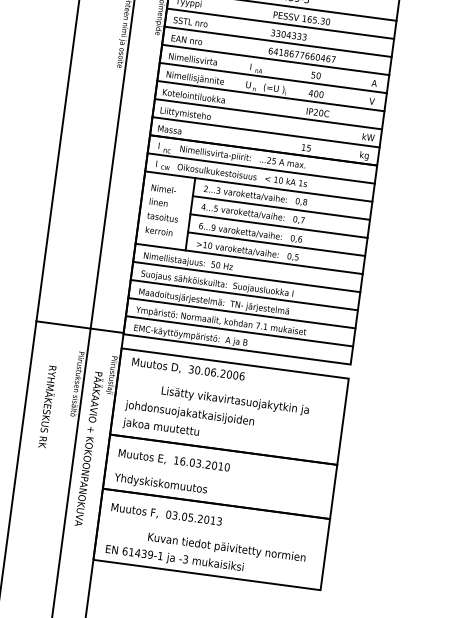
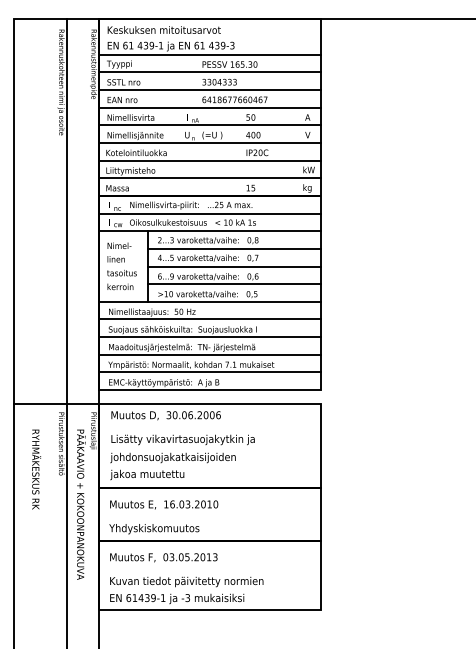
line: (79, 326) -> (56, 403), moved
text: (234, 400) -> (182, 439), moved
text: (226, 547) -> (186, 581), moved

